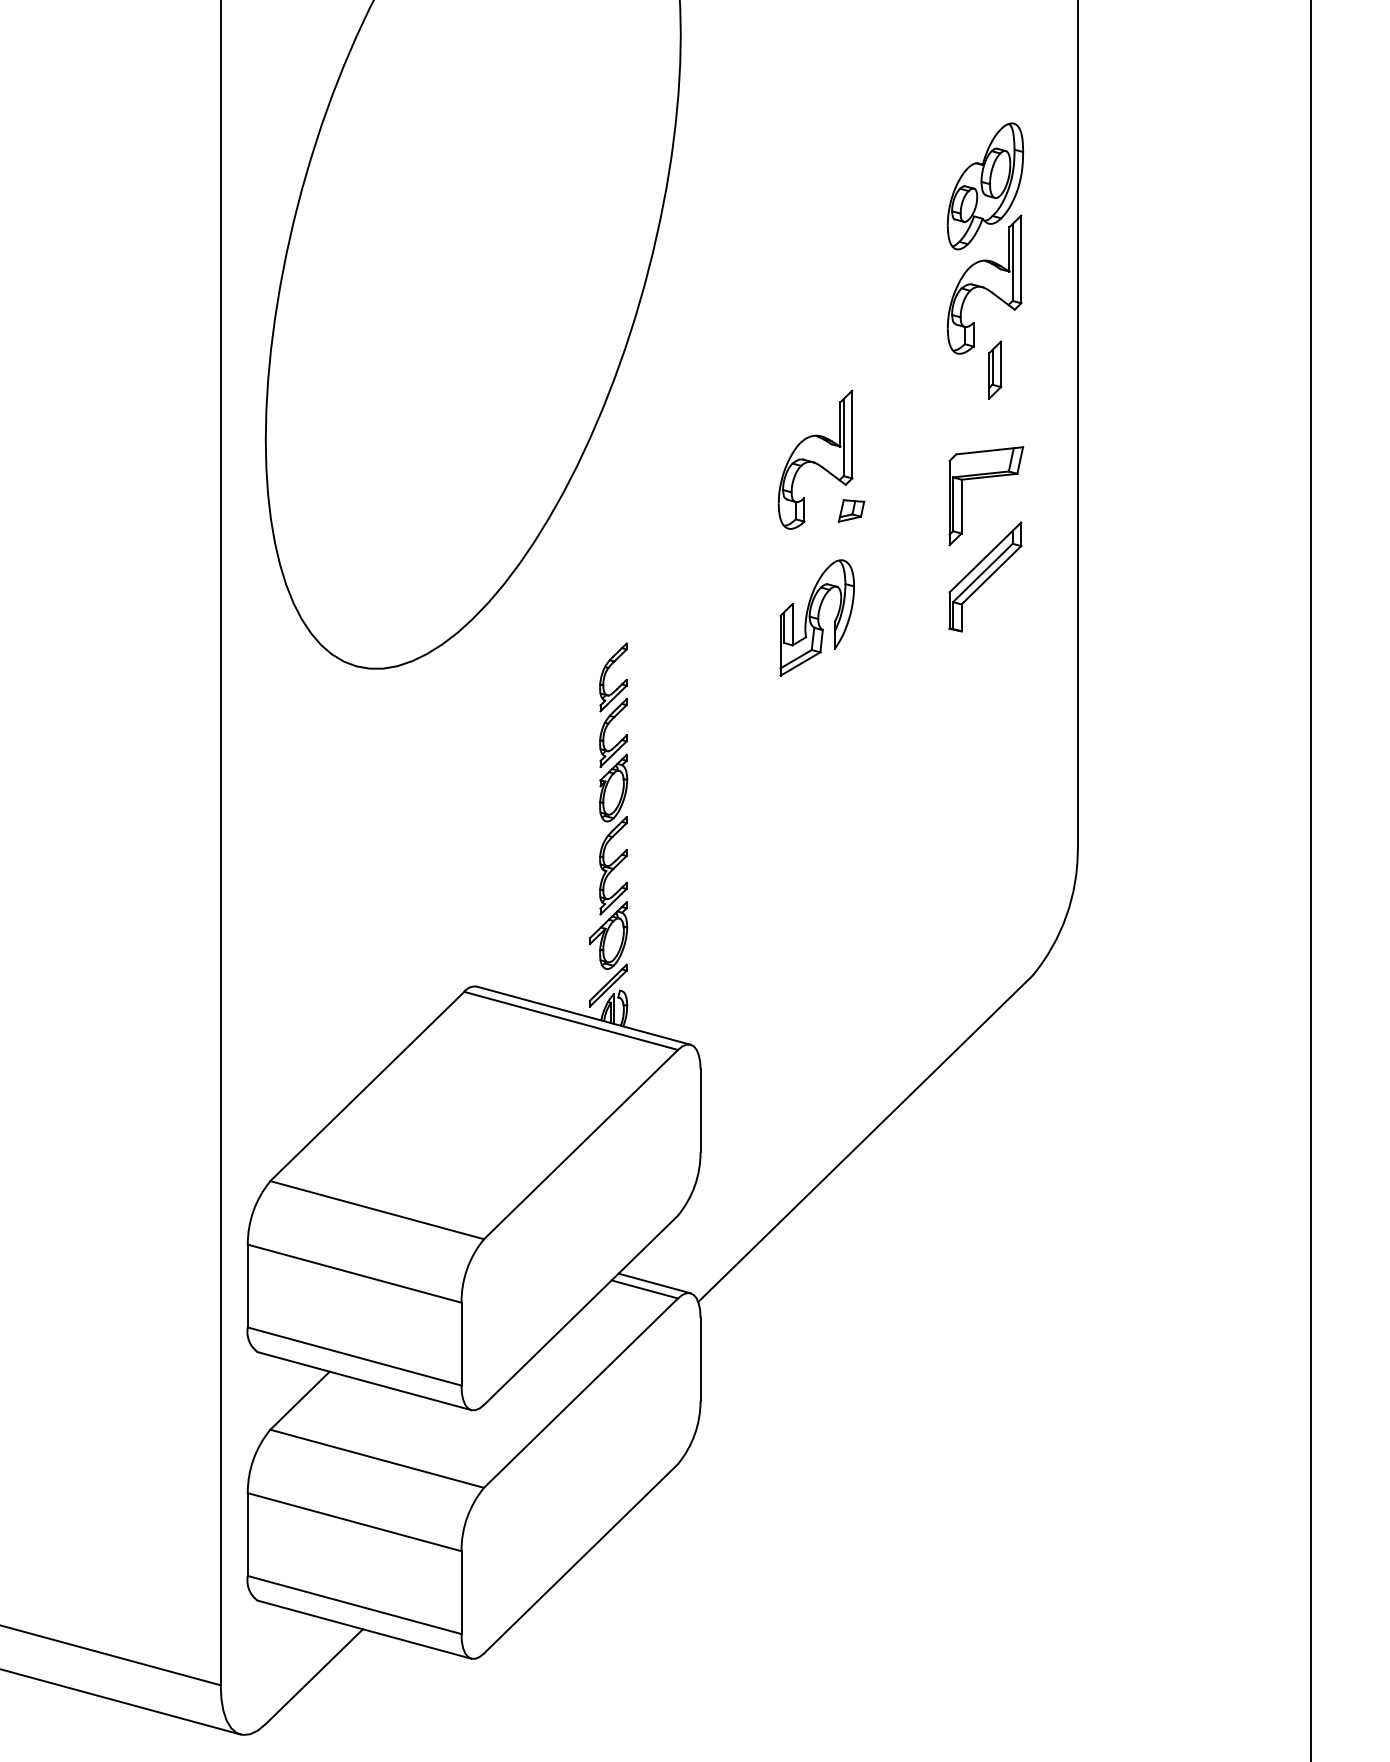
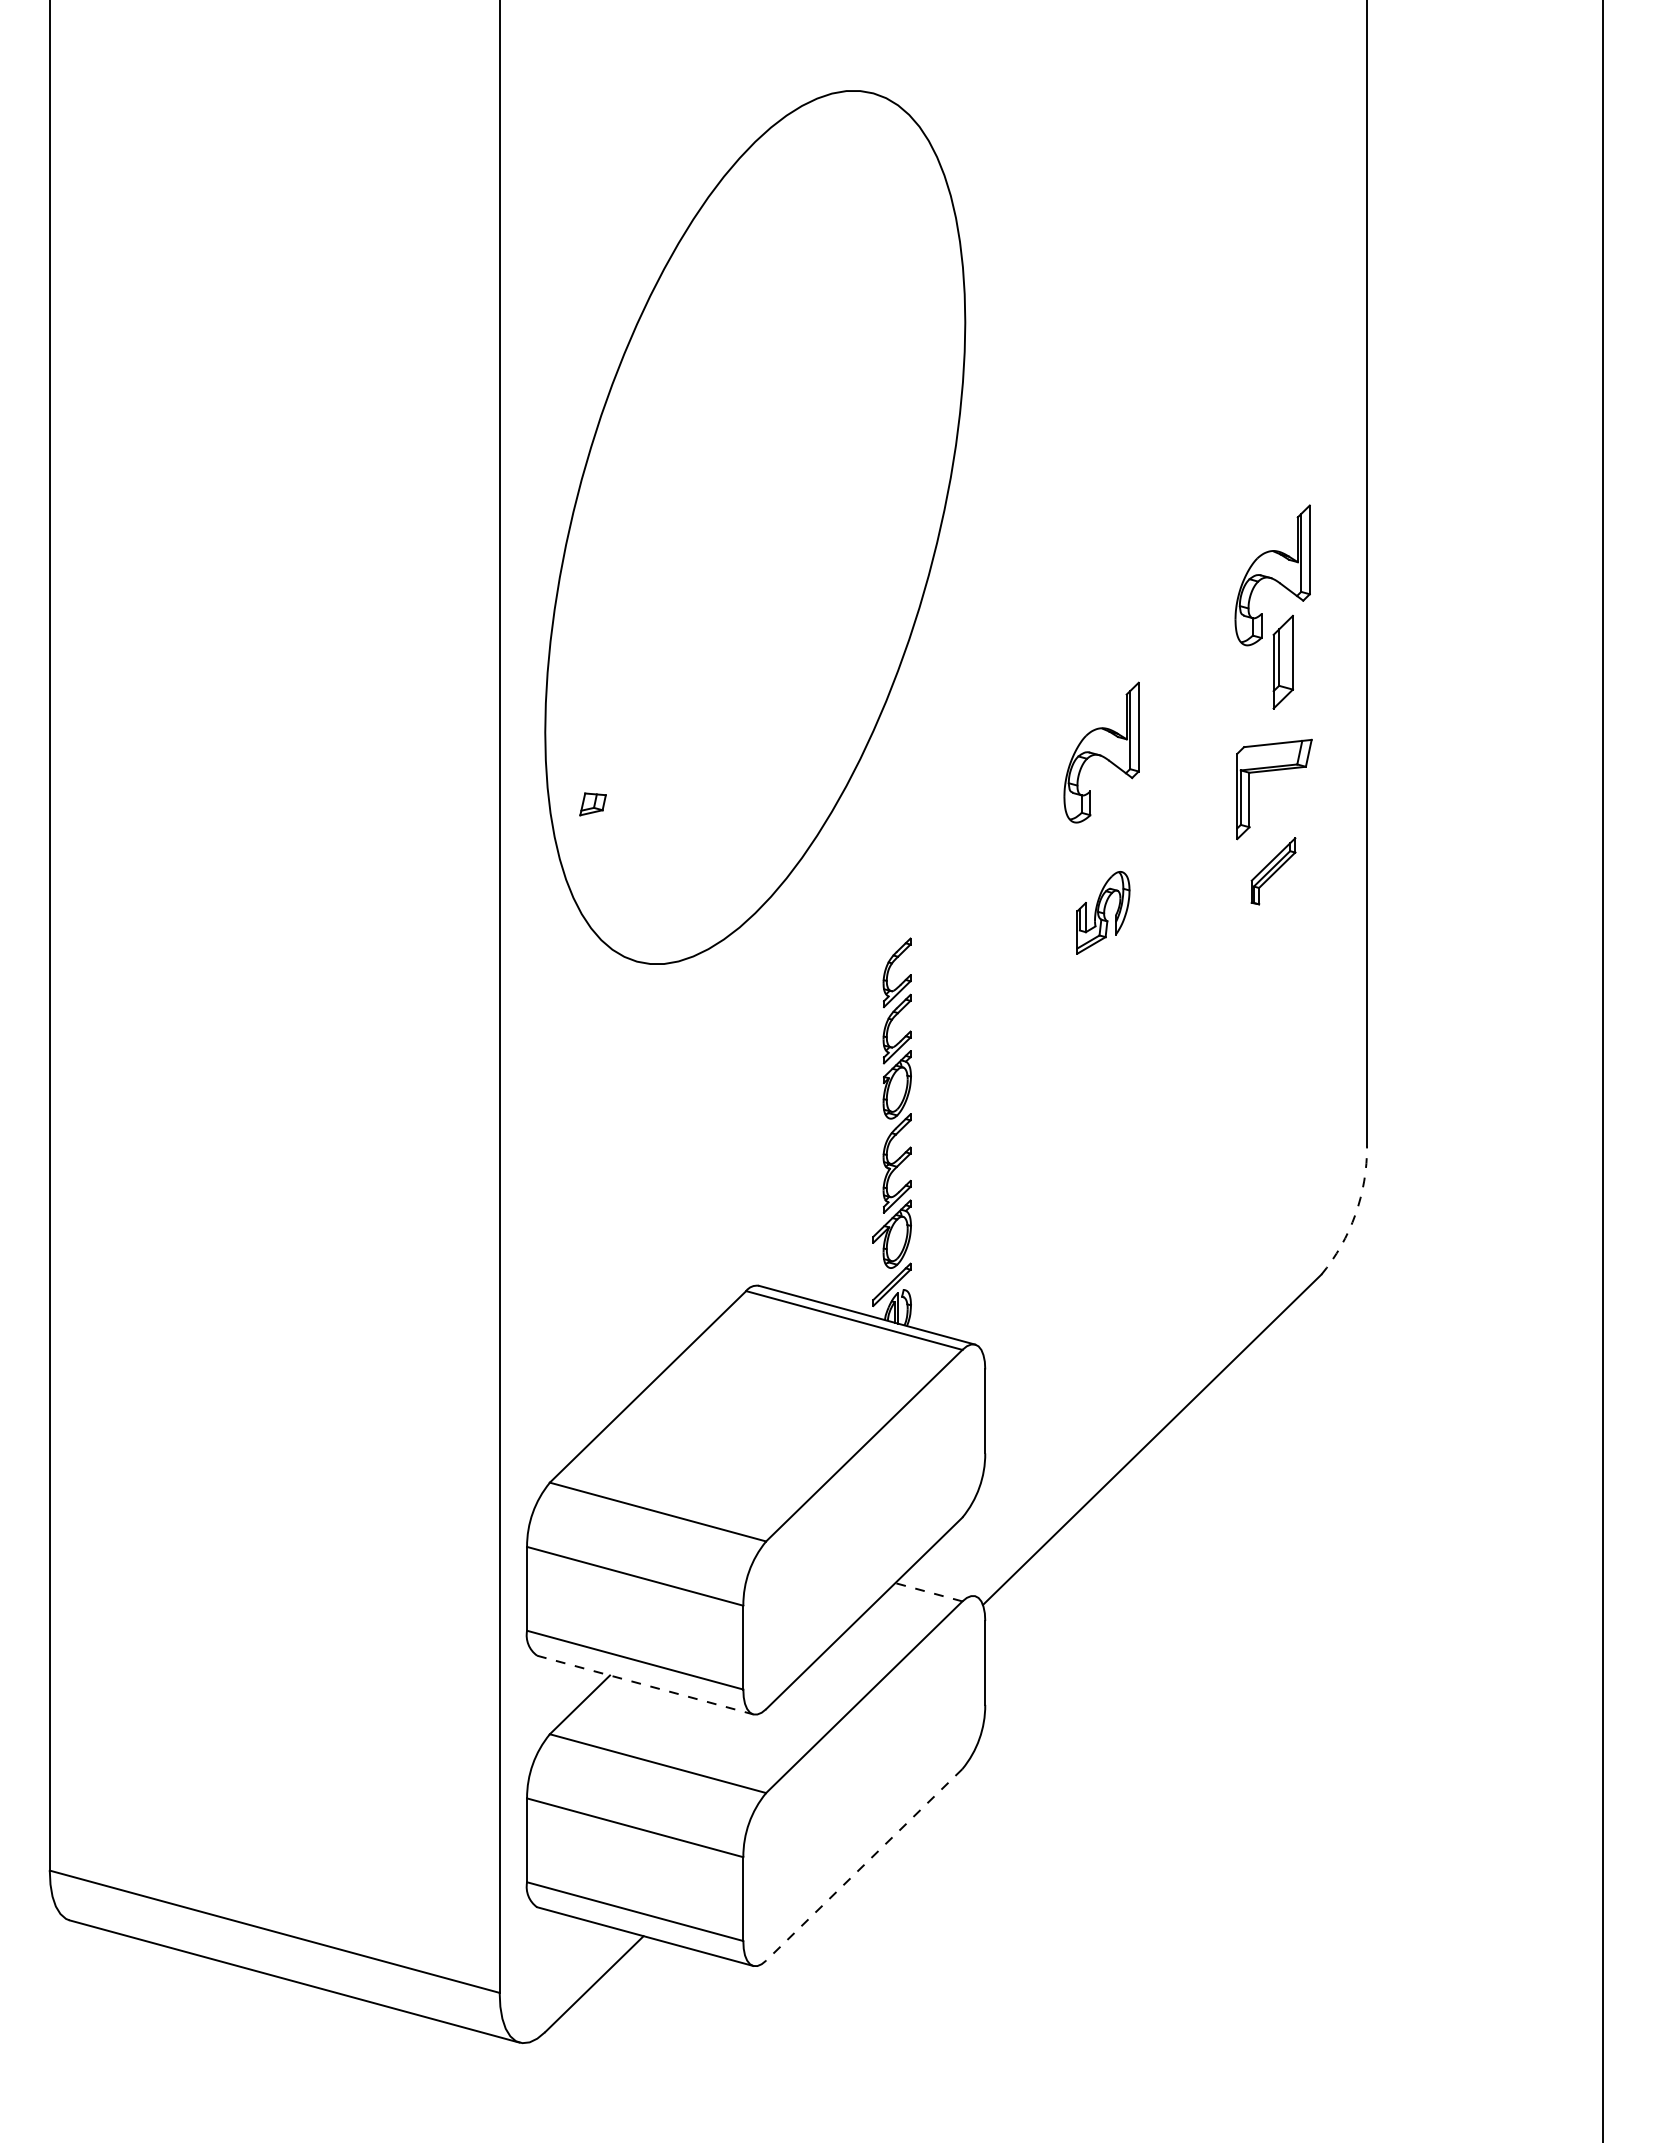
part: (985, 185) -> (1273, 475), removed
part: (995, 369) -> (1283, 661), size x1.6
part: (850, 511) -> (592, 804), moved
part: (985, 577) -> (1273, 871), size x0.6
part: (817, 617) -> (1103, 912), size x0.7
arc: (1066, 916) -> (1355, 1214), solid -> dashed
line: (654, 1283) -> (938, 1586), removed
line: (644, 1289) -> (928, 1592), solid -> dashed
line: (364, 1381) -> (645, 1685), solid -> dashed
line: (580, 1559) -> (863, 1865), solid -> dashed

